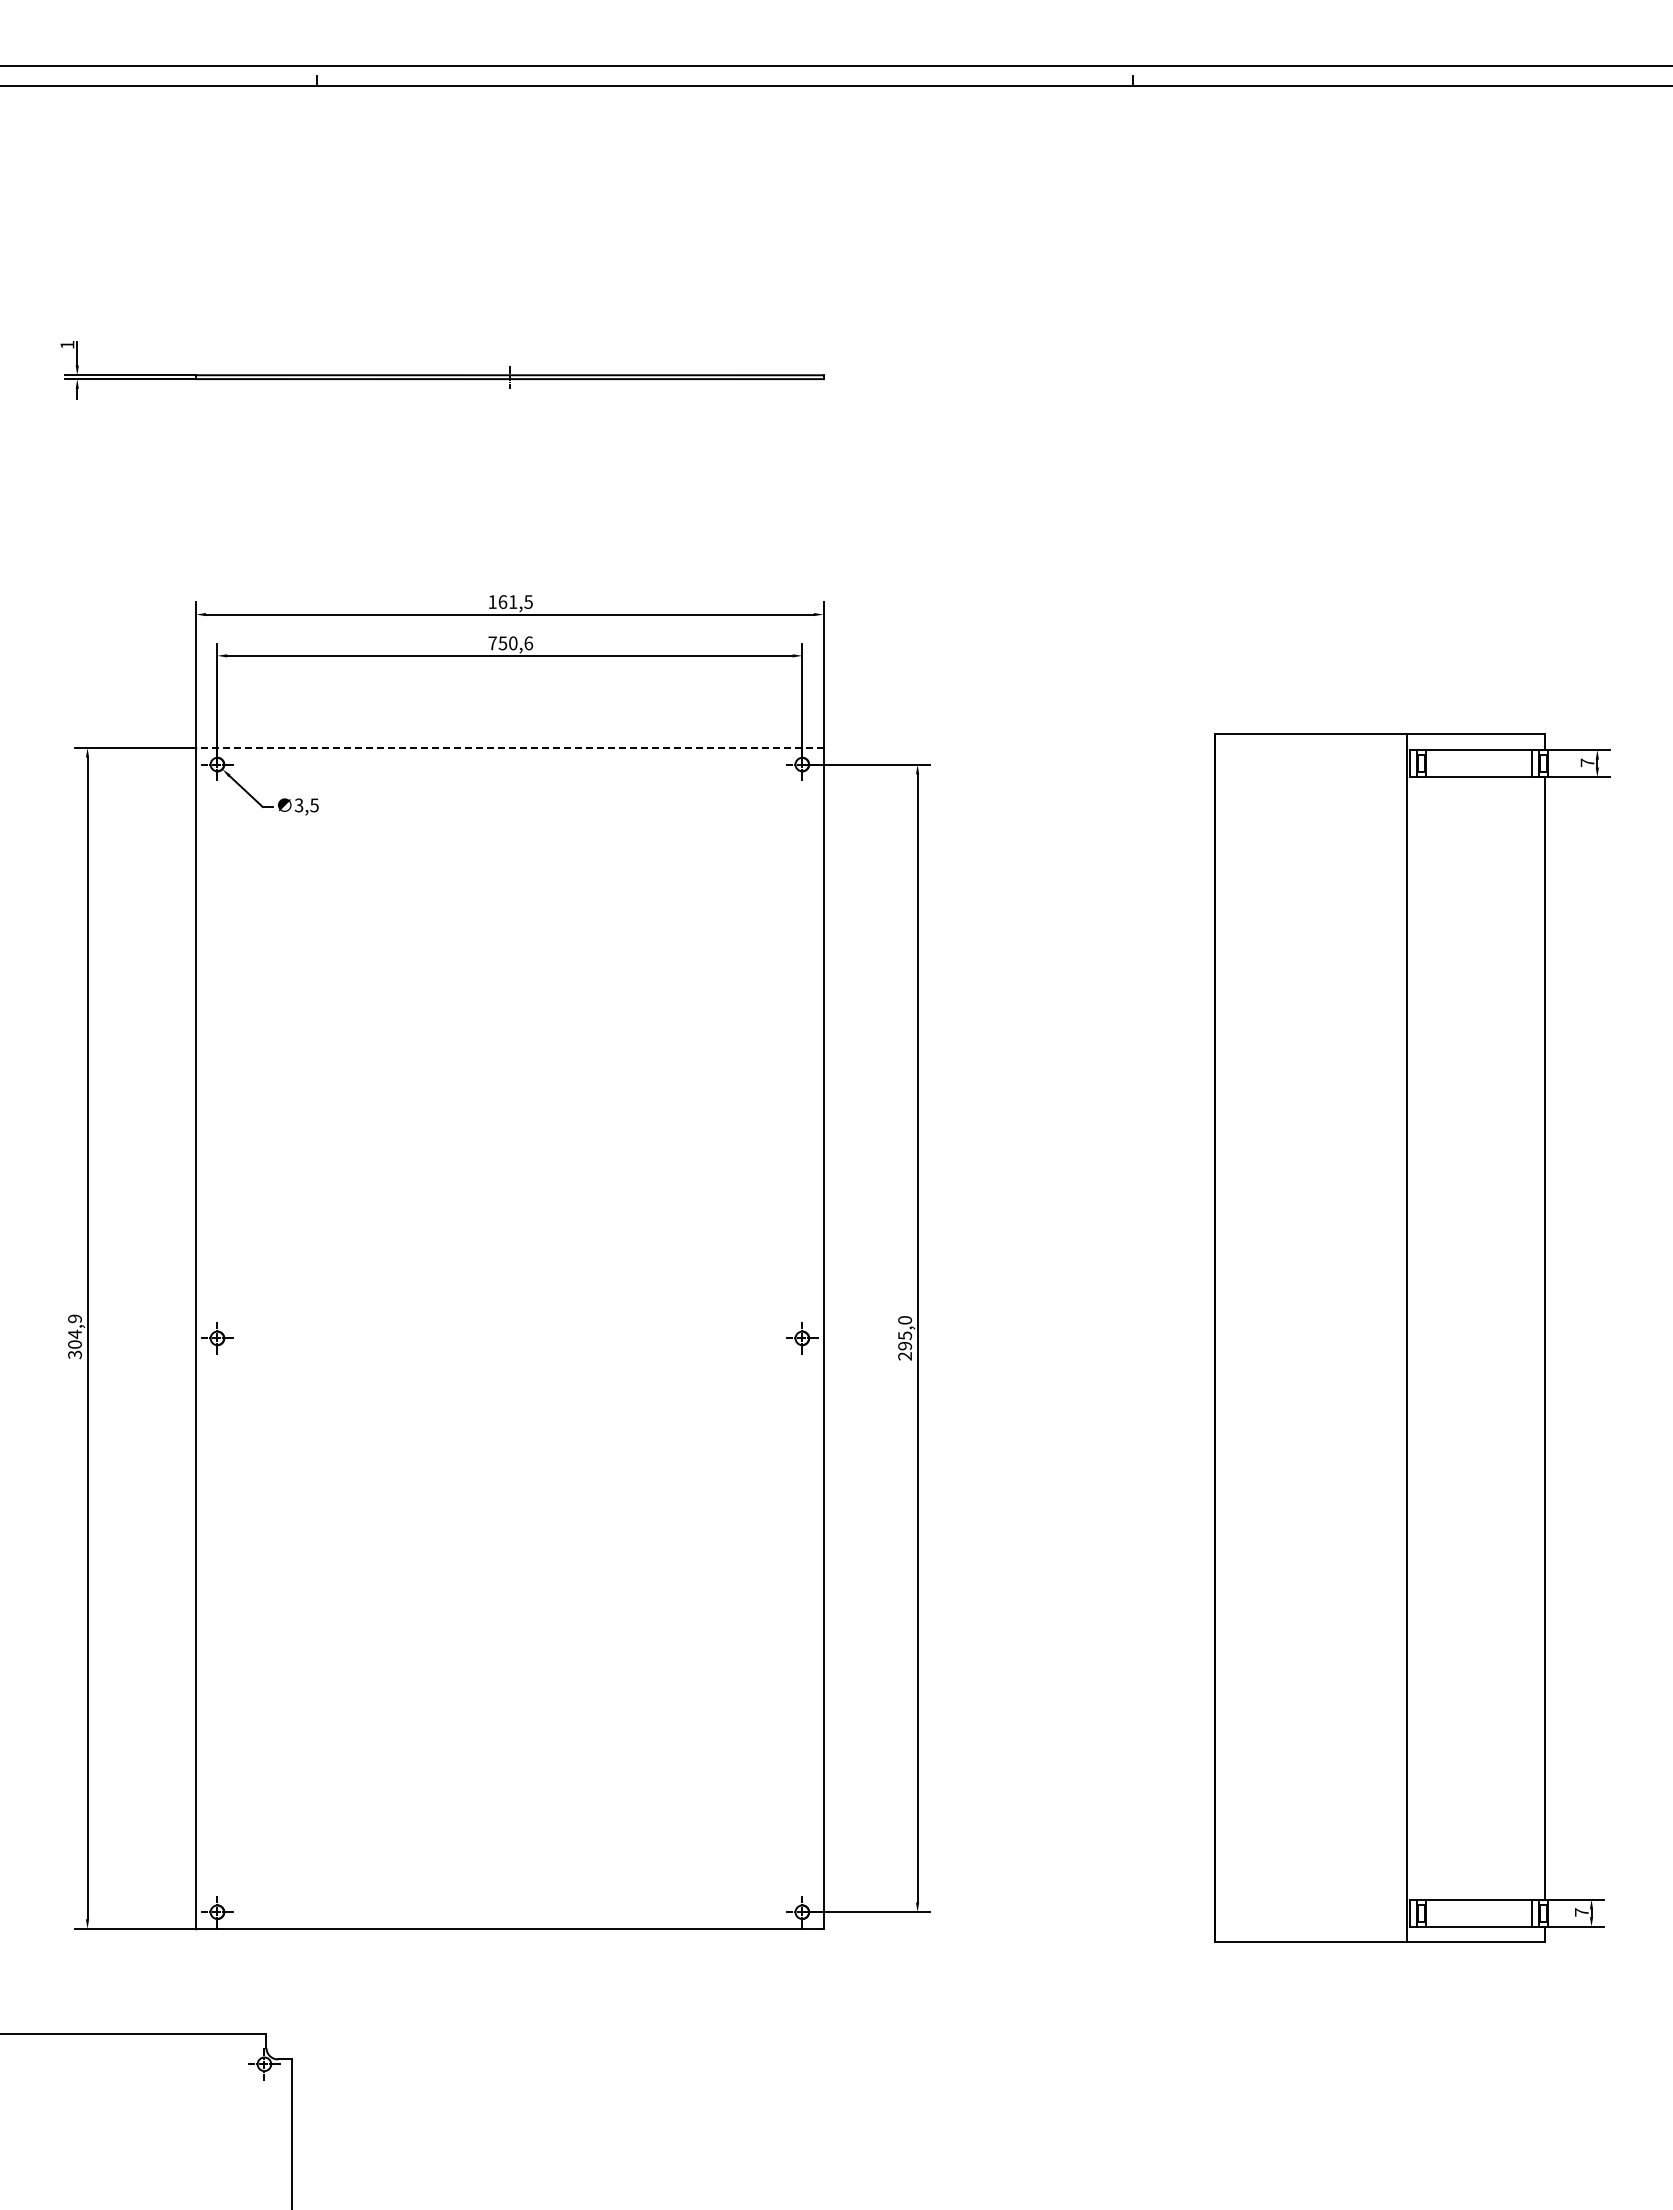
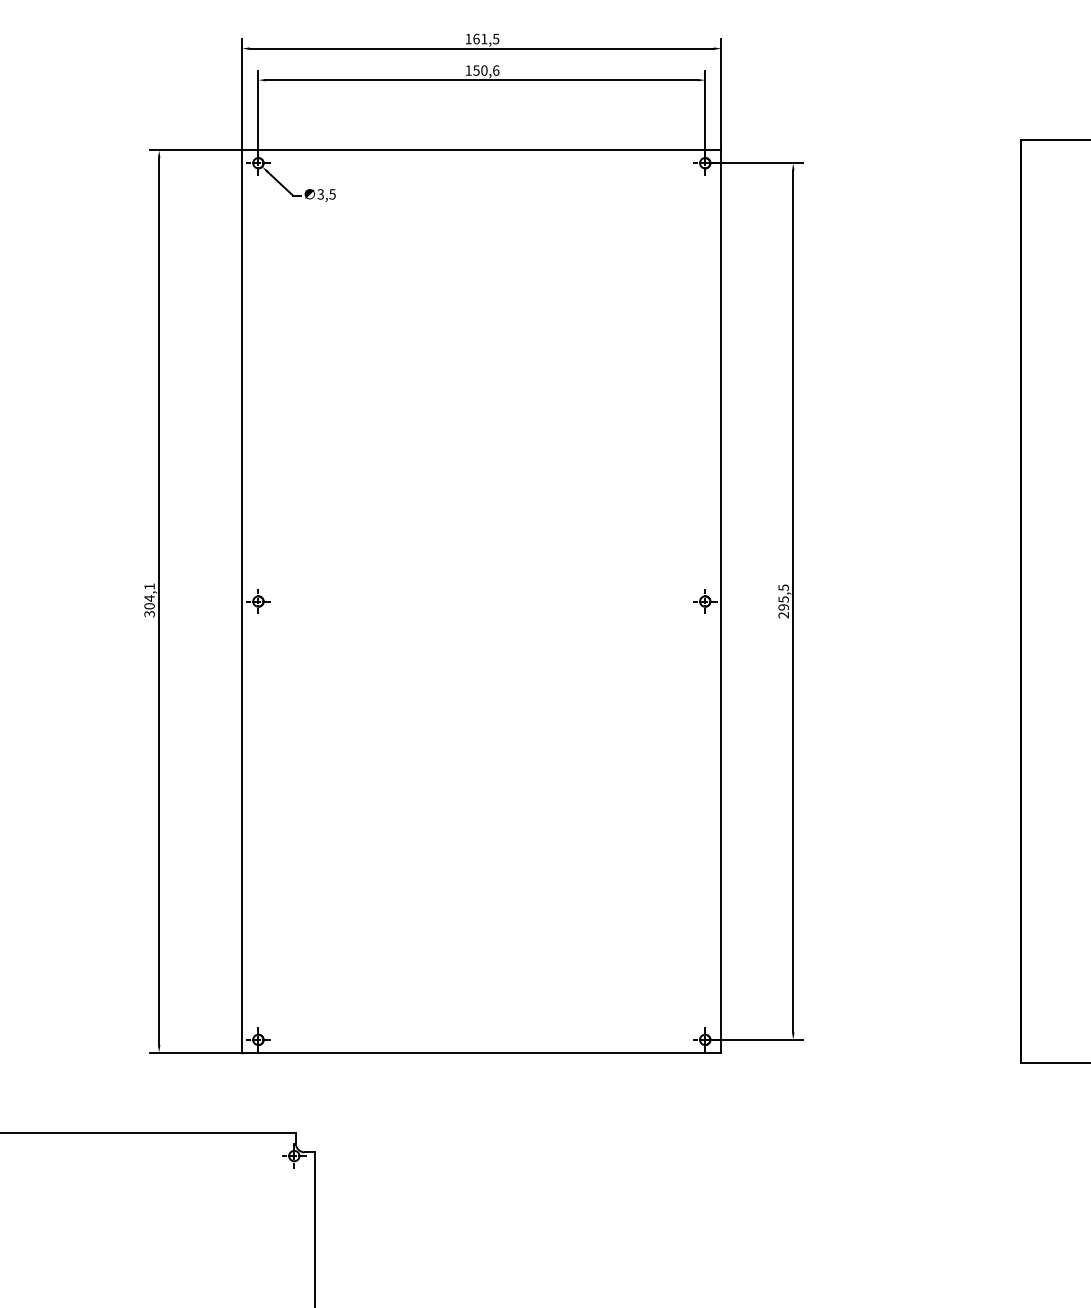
text: (492, 643) -> (468, 70), 750,6 -> 150,6
line: (509, 747) -> (481, 150), dashed -> solid
text: (74, 1318) -> (149, 586), 304,9 -> 304,1
text: (904, 1320) -> (783, 587), 295,0 -> 295,5

